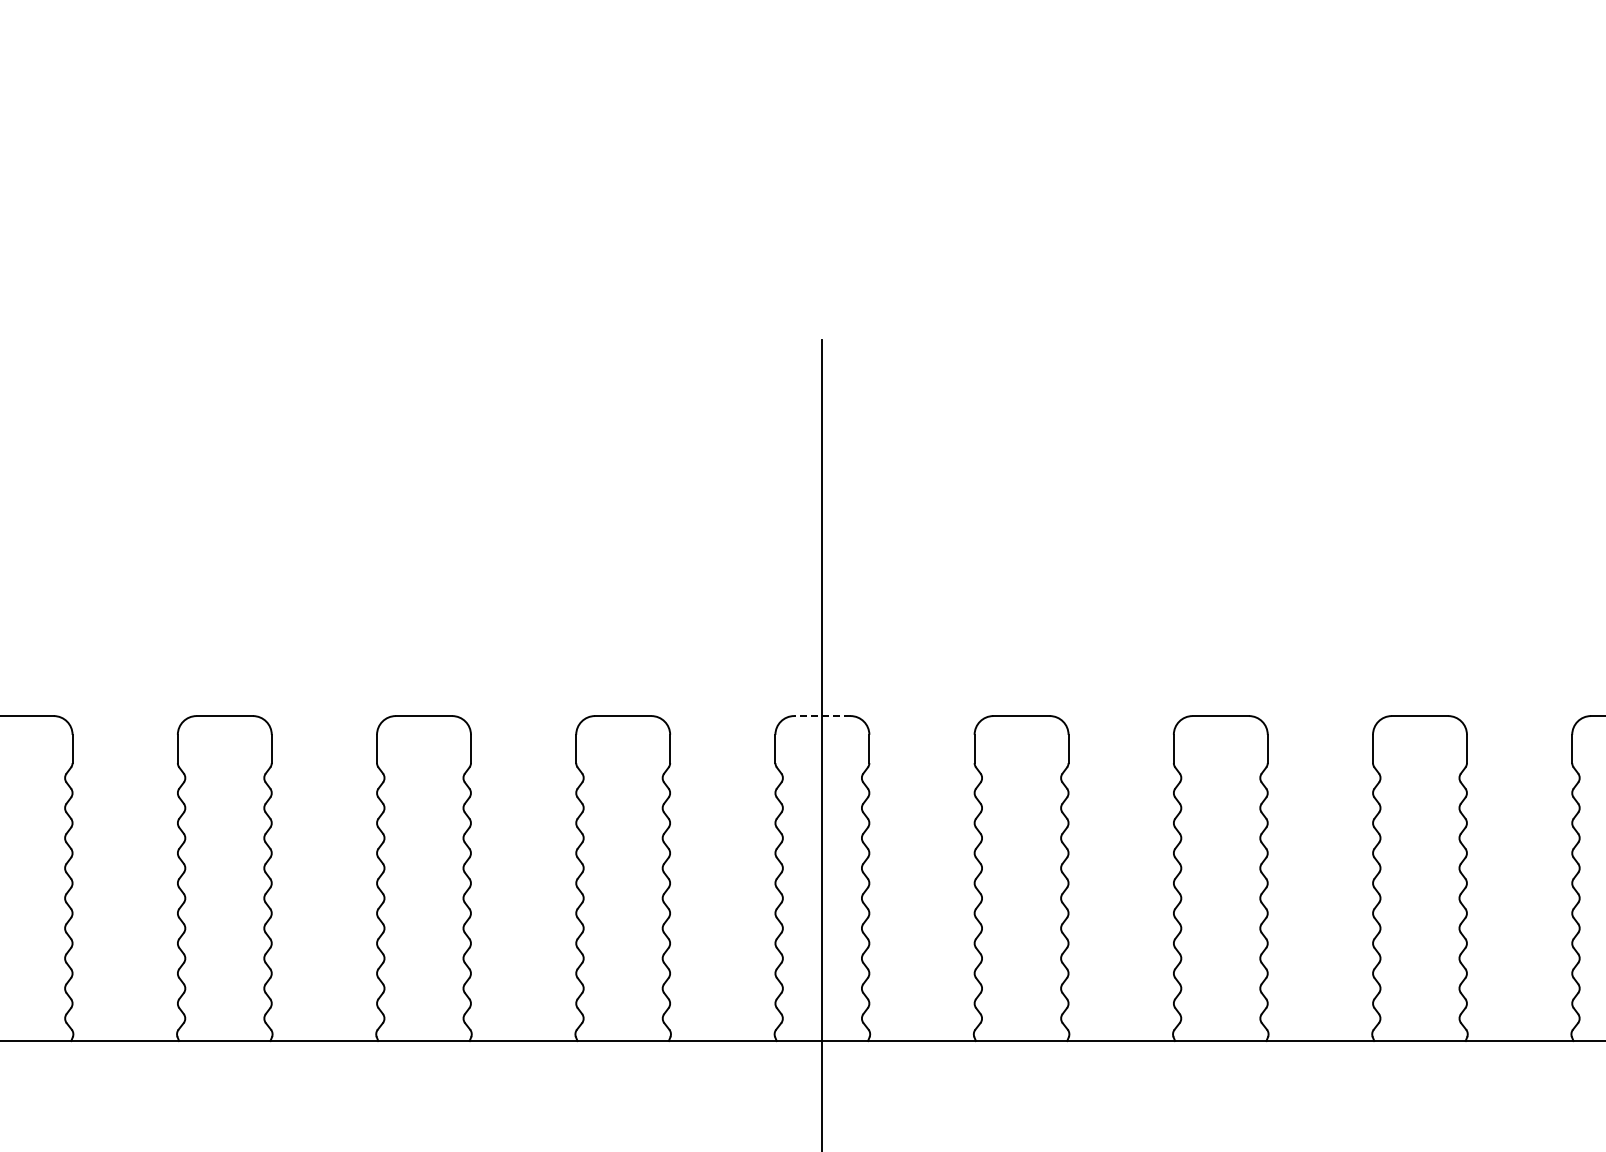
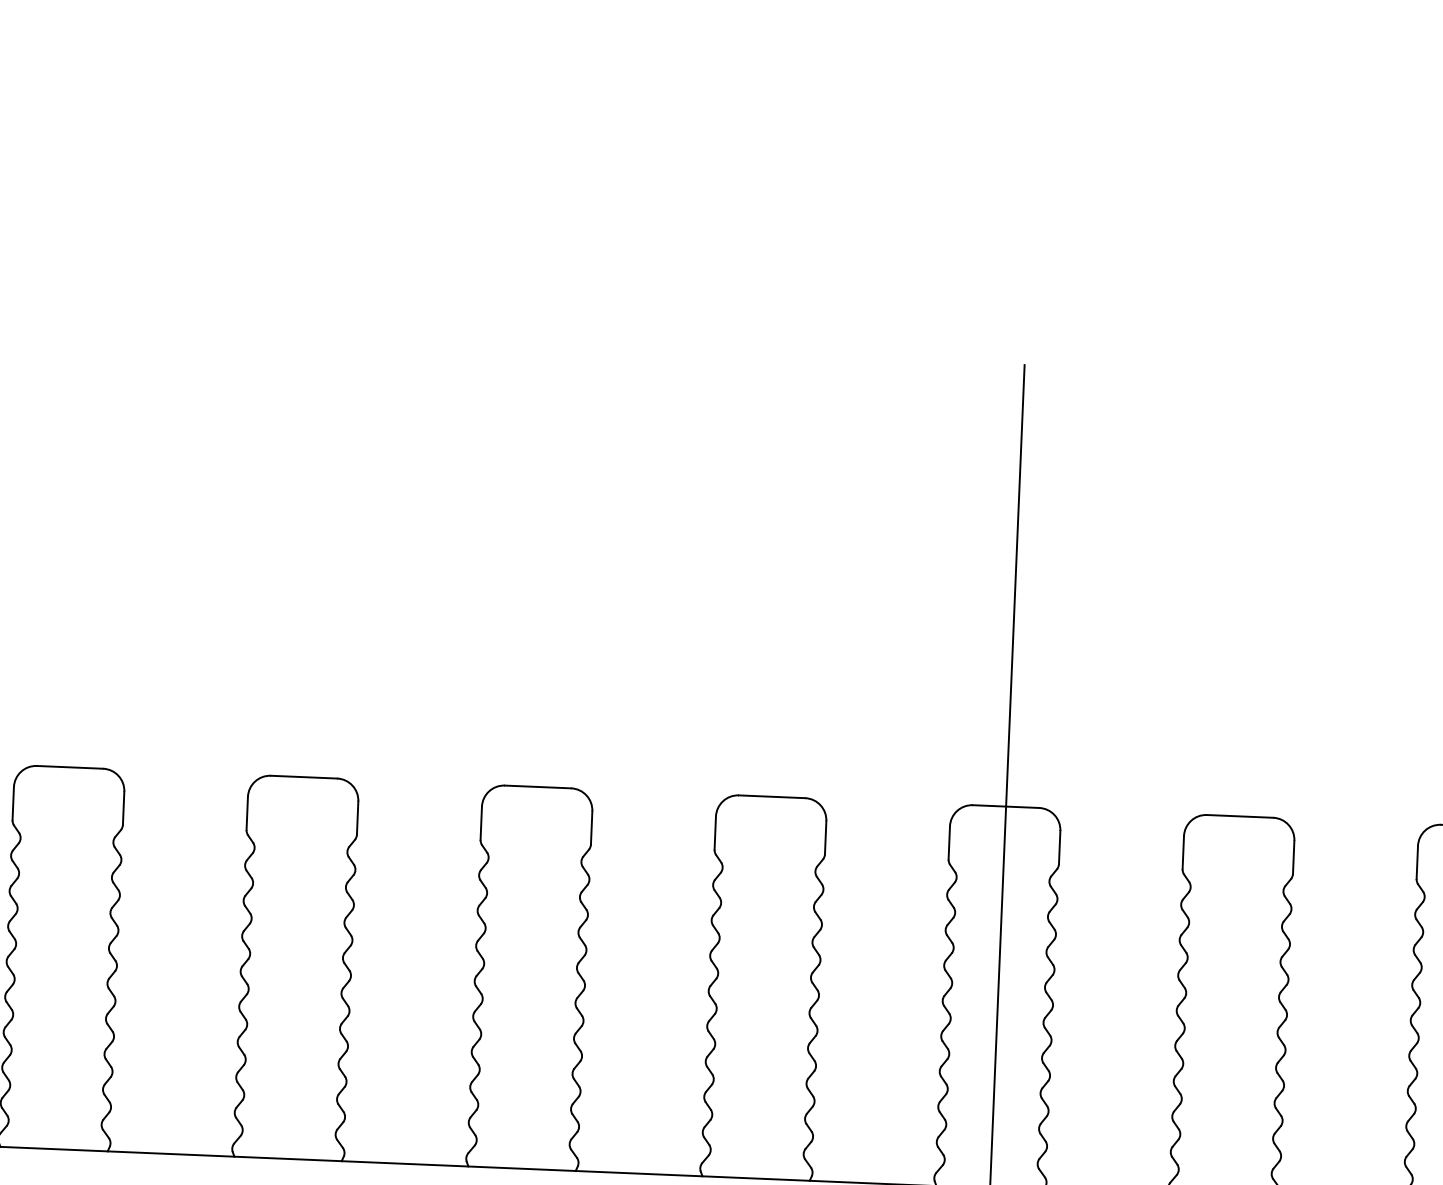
line: (821, 716) -> (1005, 807), dashed -> solid

